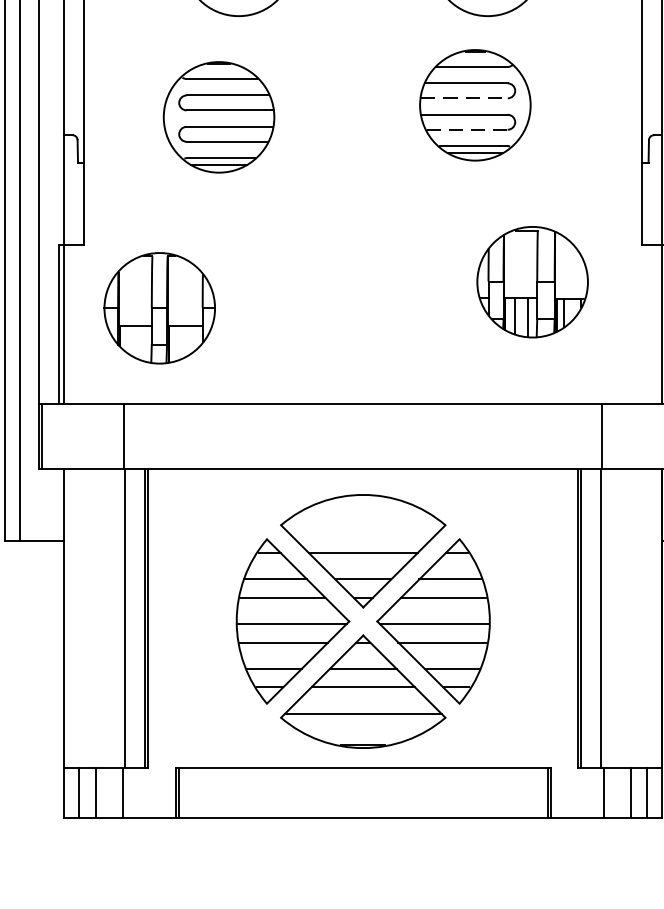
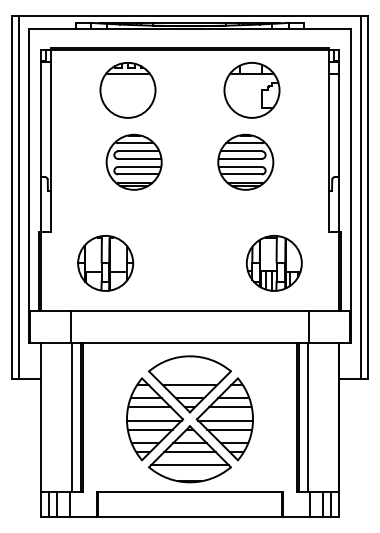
line: (464, 97) -> (240, 158), dashed -> solid
part: (217, 115) -> (133, 161), moved
line: (468, 129) -> (242, 174), dashed -> solid
part: (530, 282) -> (273, 263), moved
part: (159, 308) -> (105, 263), moved

